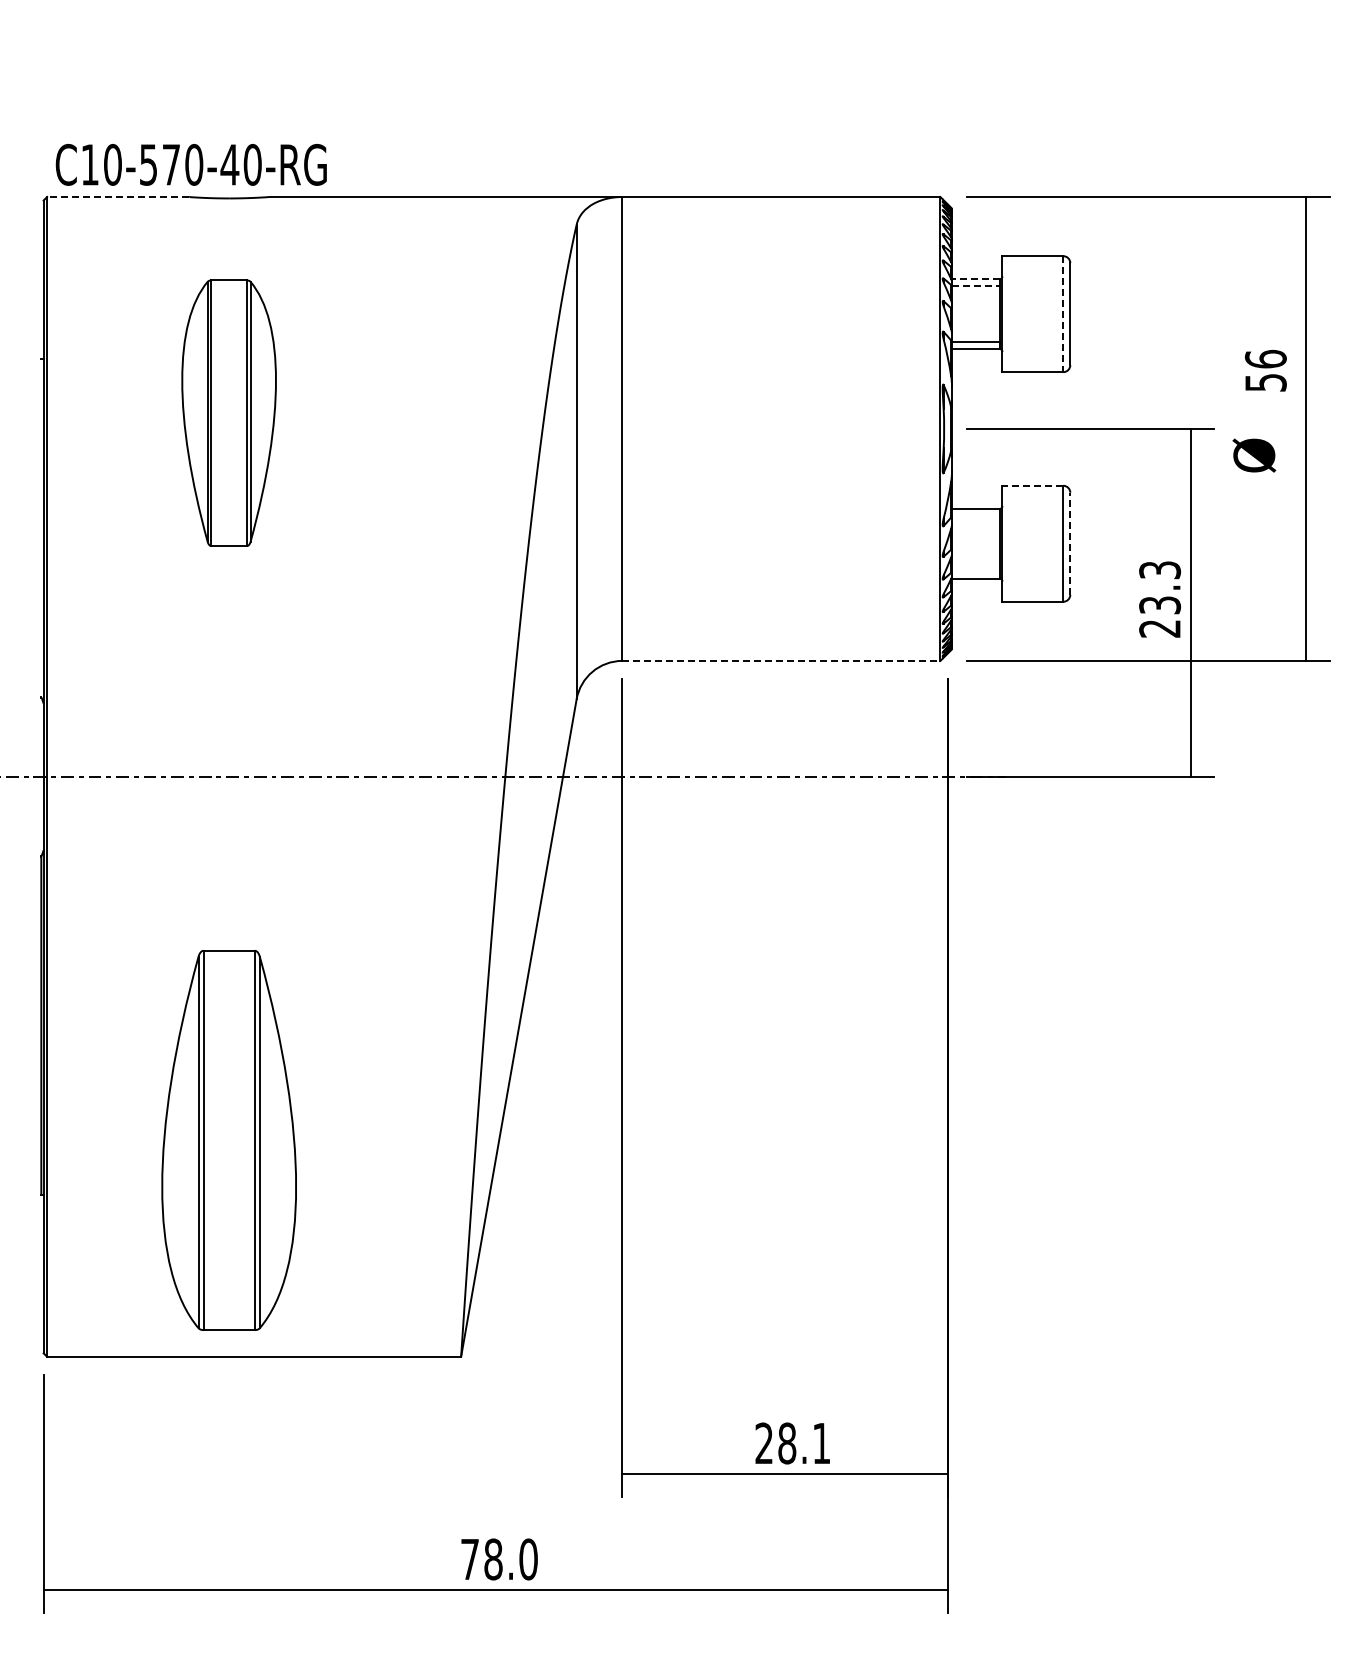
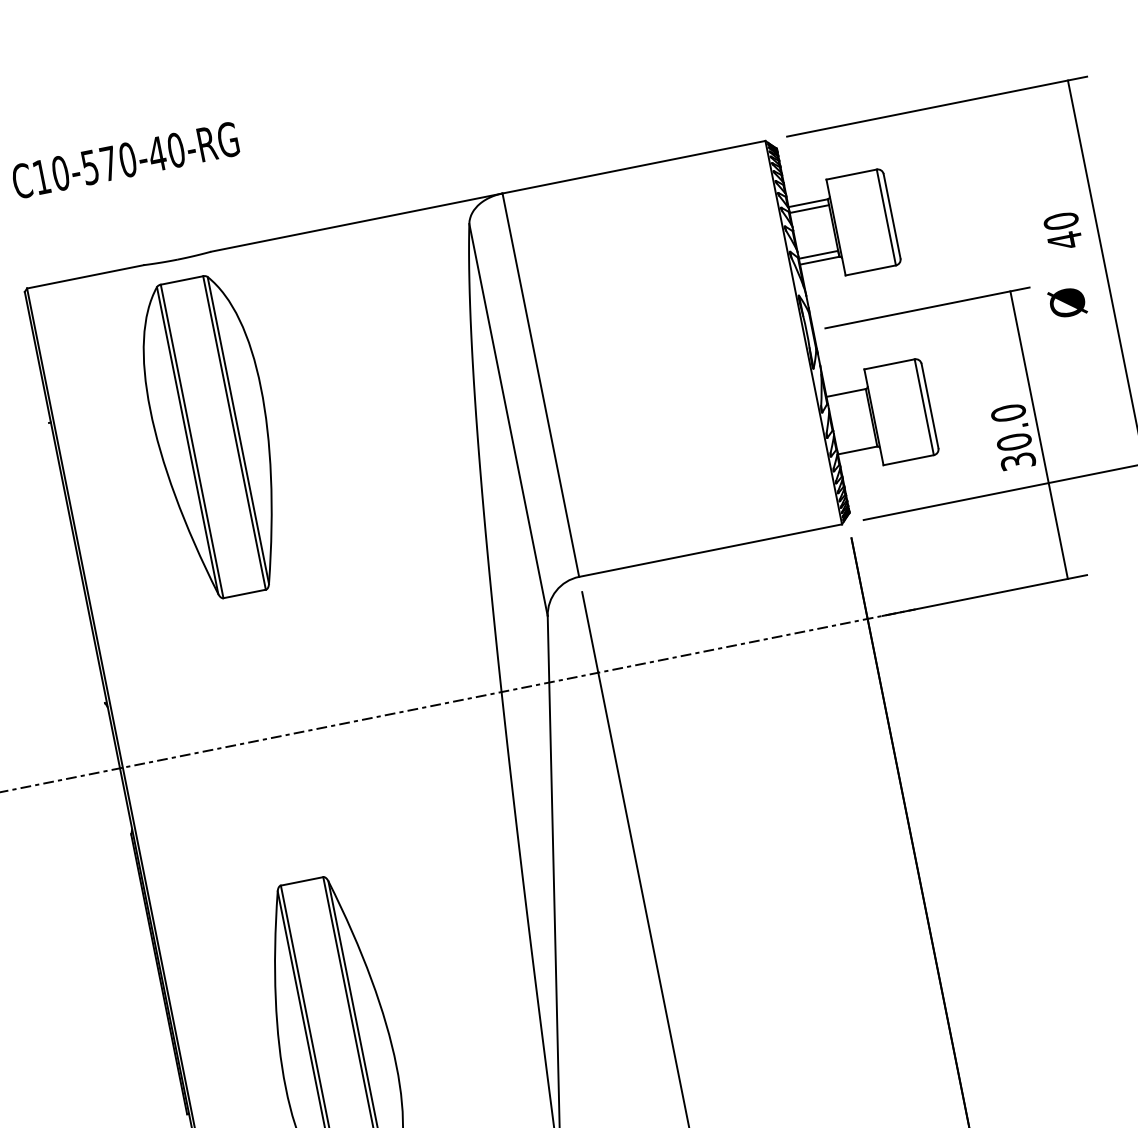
text: (190, 164) -> (124, 160), moved
line: (117, 197) -> (85, 277), dashed -> solid
line: (975, 279) -> (808, 203), dashed -> solid
line: (975, 286) -> (809, 209), dashed -> solid
line: (1063, 314) -> (886, 217), dashed -> solid
text: (1265, 370) -> (1062, 230), 56 -> 40
part: (228, 412) -> (212, 436), size x1.43
line: (1032, 485) -> (889, 364), dashed -> solid
line: (1070, 543) -> (930, 405), dashed -> solid
text: (1160, 599) -> (1013, 437), 23.3 -> 30.0
line: (781, 660) -> (710, 550), dashed -> solid

